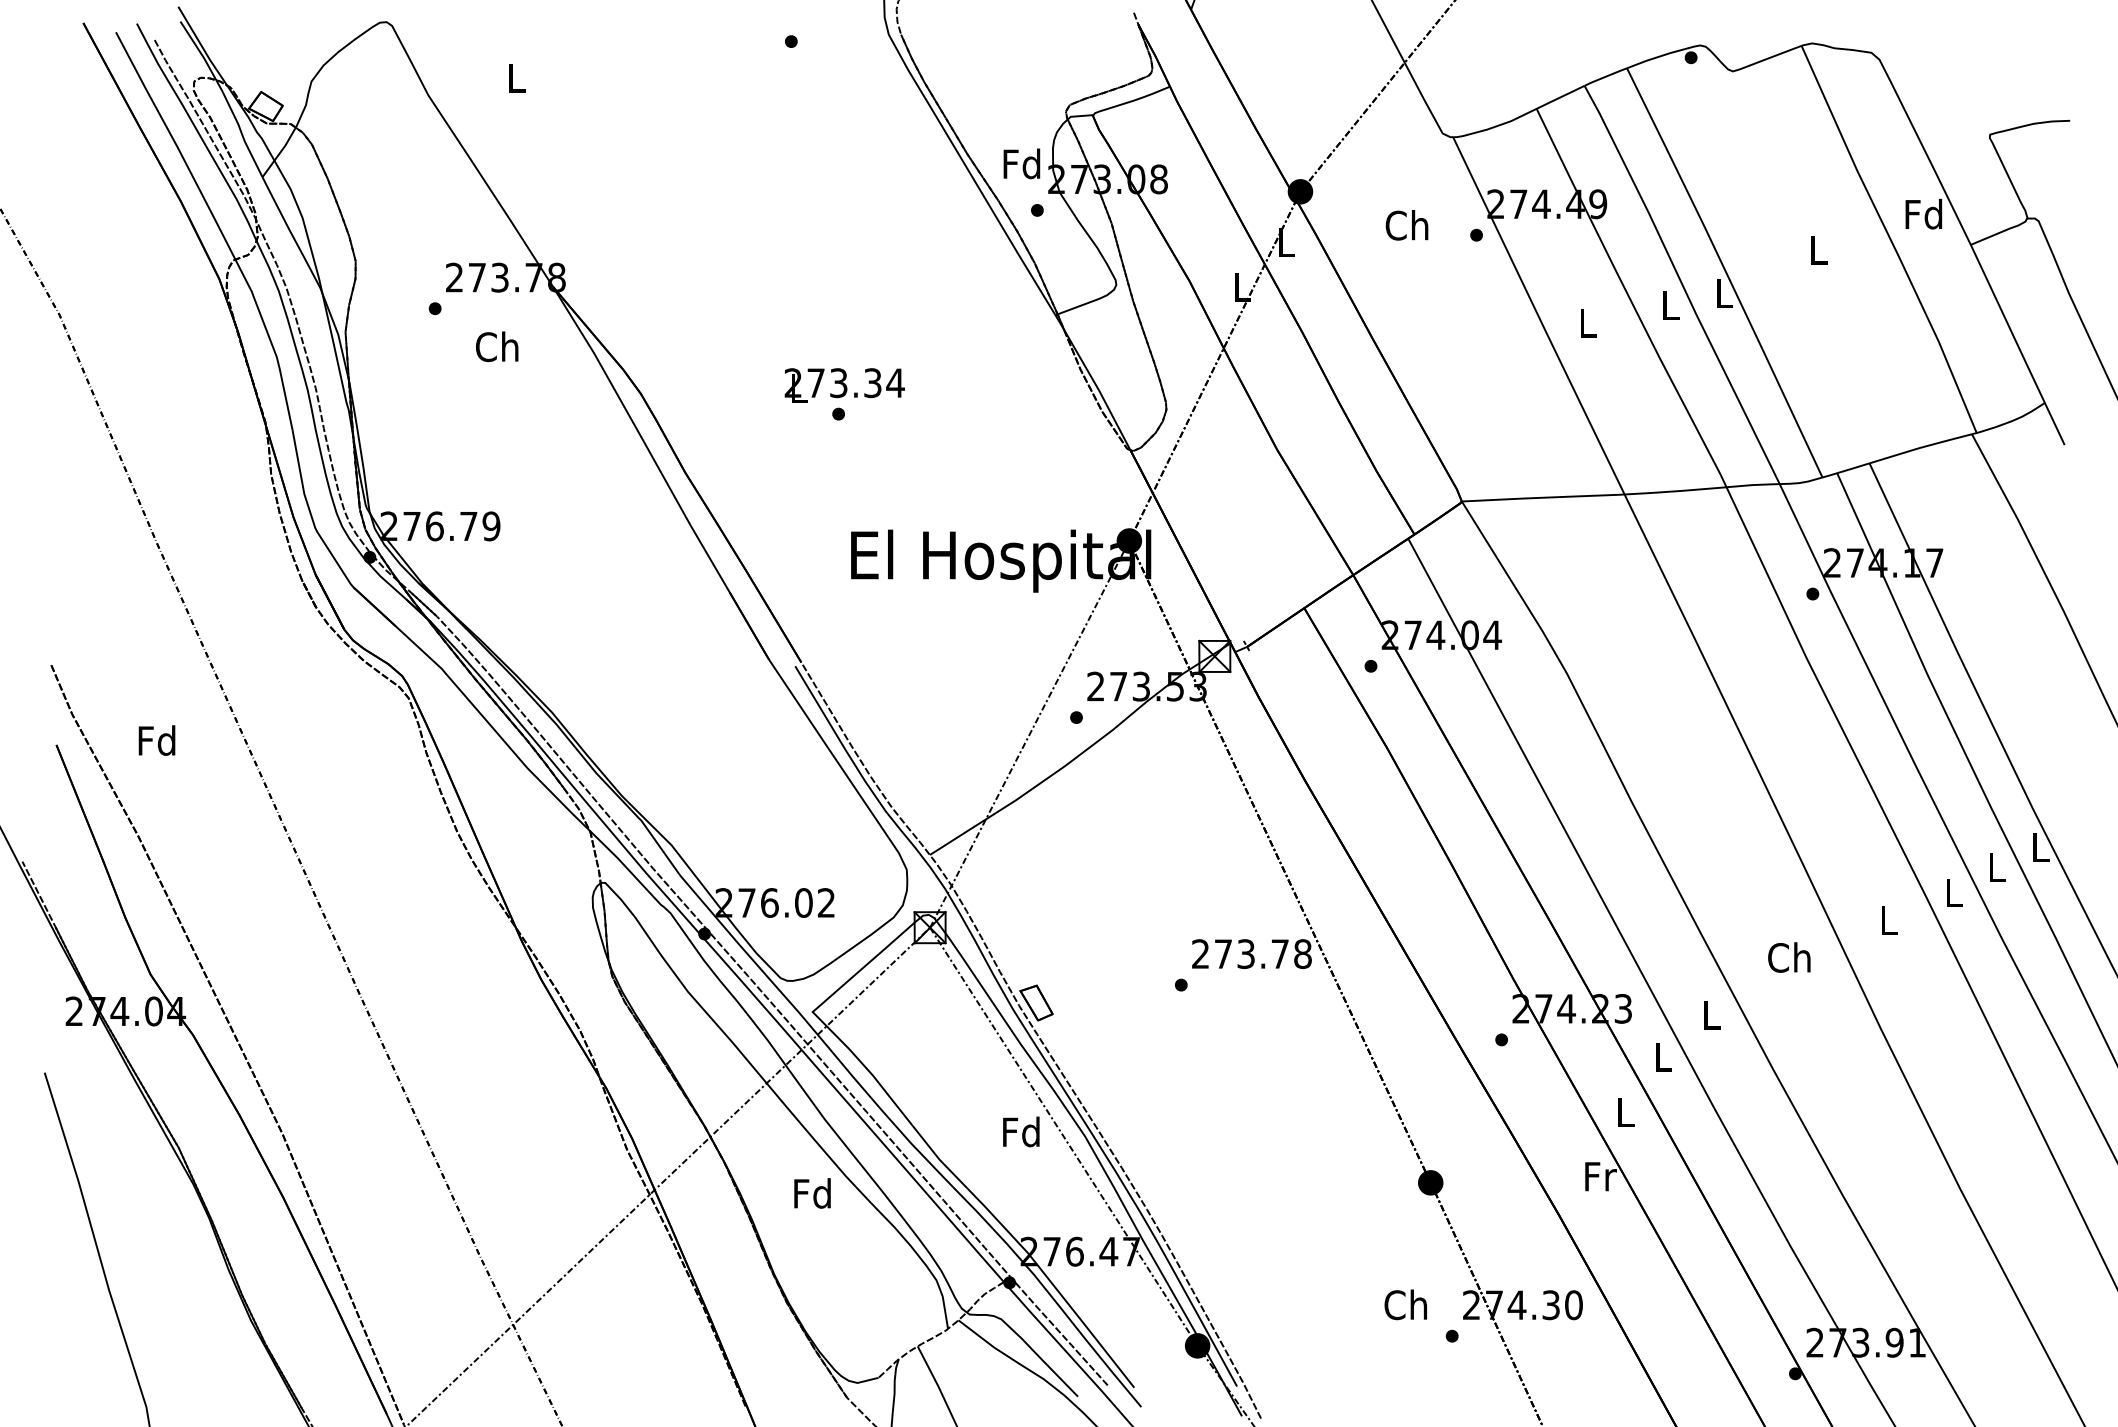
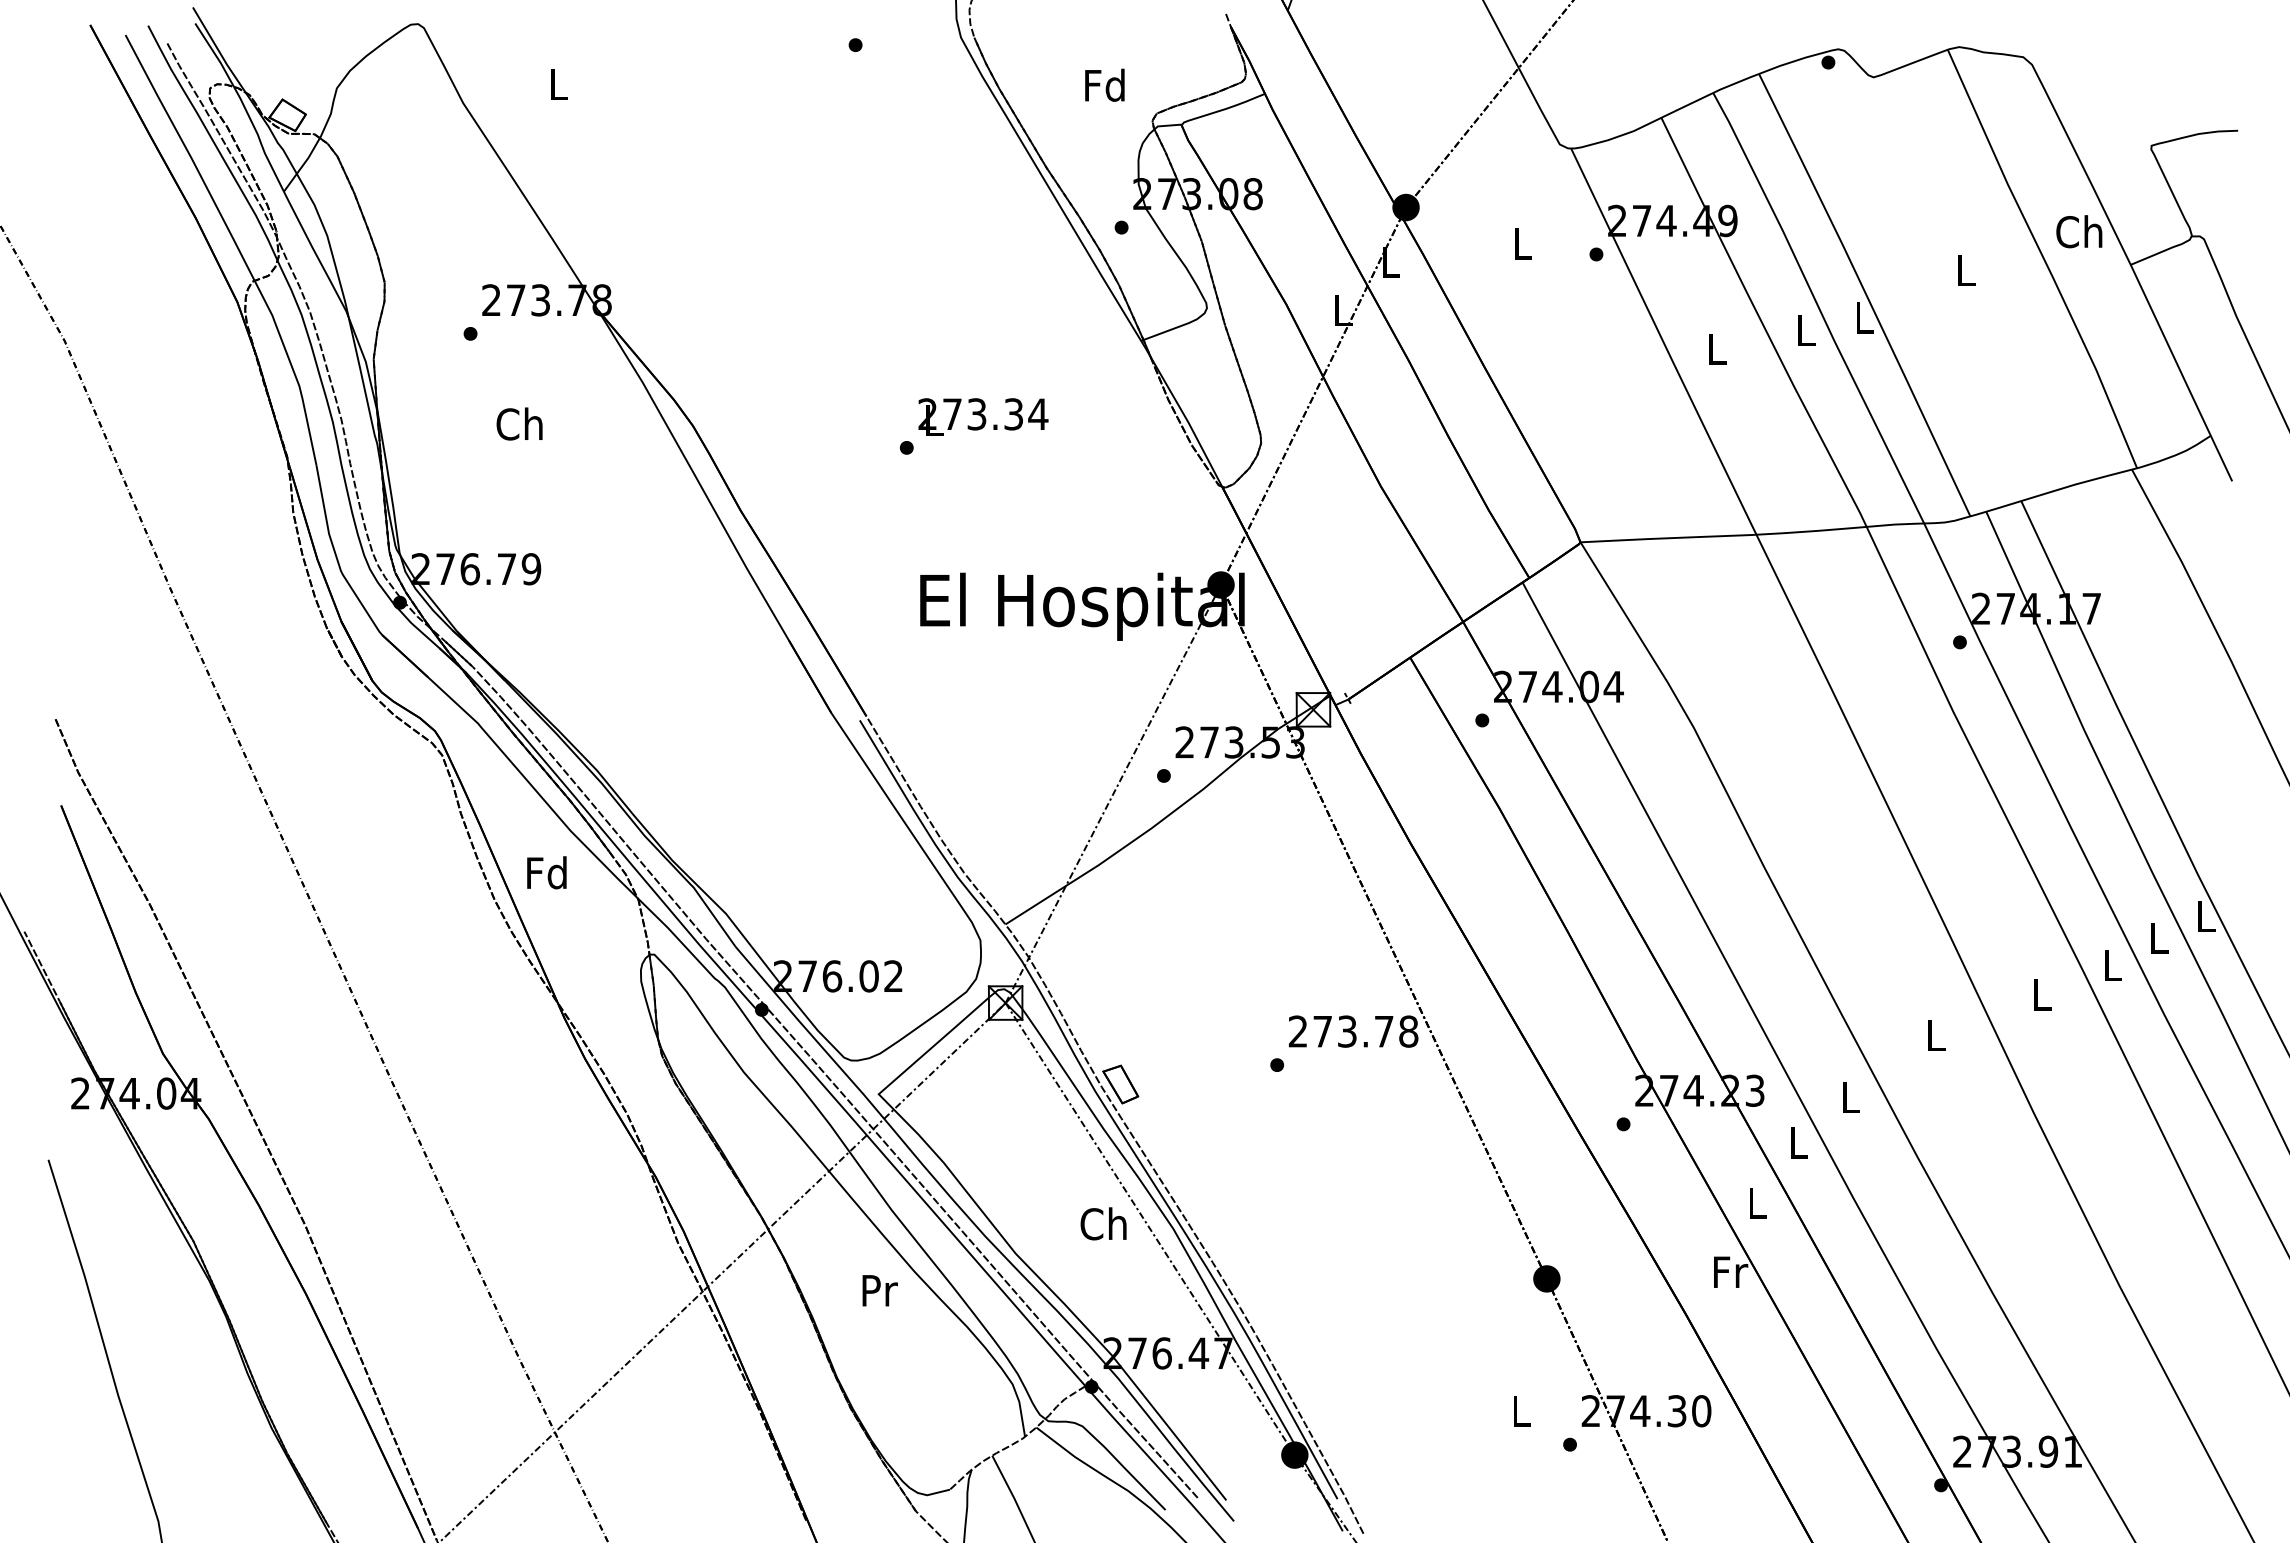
text: (1021, 163) -> (1104, 84), moved
text: (1923, 213) -> (2079, 231), Fd -> Ch
text: (1407, 225) -> (1521, 243), Ch -> L
text: (497, 346) -> (519, 423), moved
text: (844, 385) -> (983, 416), moved
text: (156, 740) -> (546, 872), moved
text: (1789, 956) -> (1934, 1034), Ch -> L
text: (1020, 1131) -> (1103, 1223), Fd -> Ch
text: (812, 1192) -> (878, 1289), Fd -> Pr
text: (1405, 1304) -> (1519, 1410), Ch -> L

